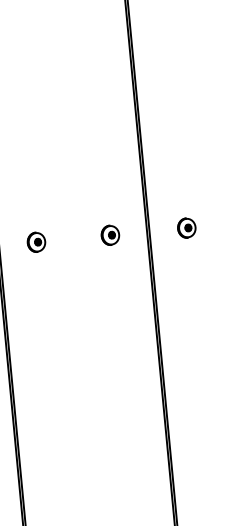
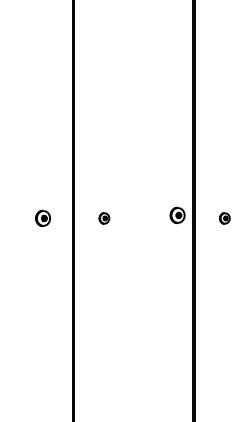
part: (186, 228) -> (224, 218), size x0.7
part: (110, 235) -> (177, 215), moved
part: (36, 242) -> (104, 218), size x0.7

